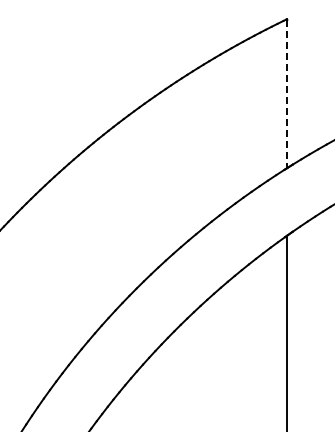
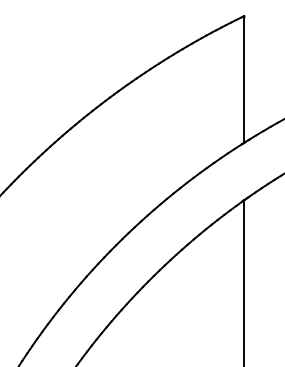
line: (287, 94) -> (244, 80), dashed -> solid

